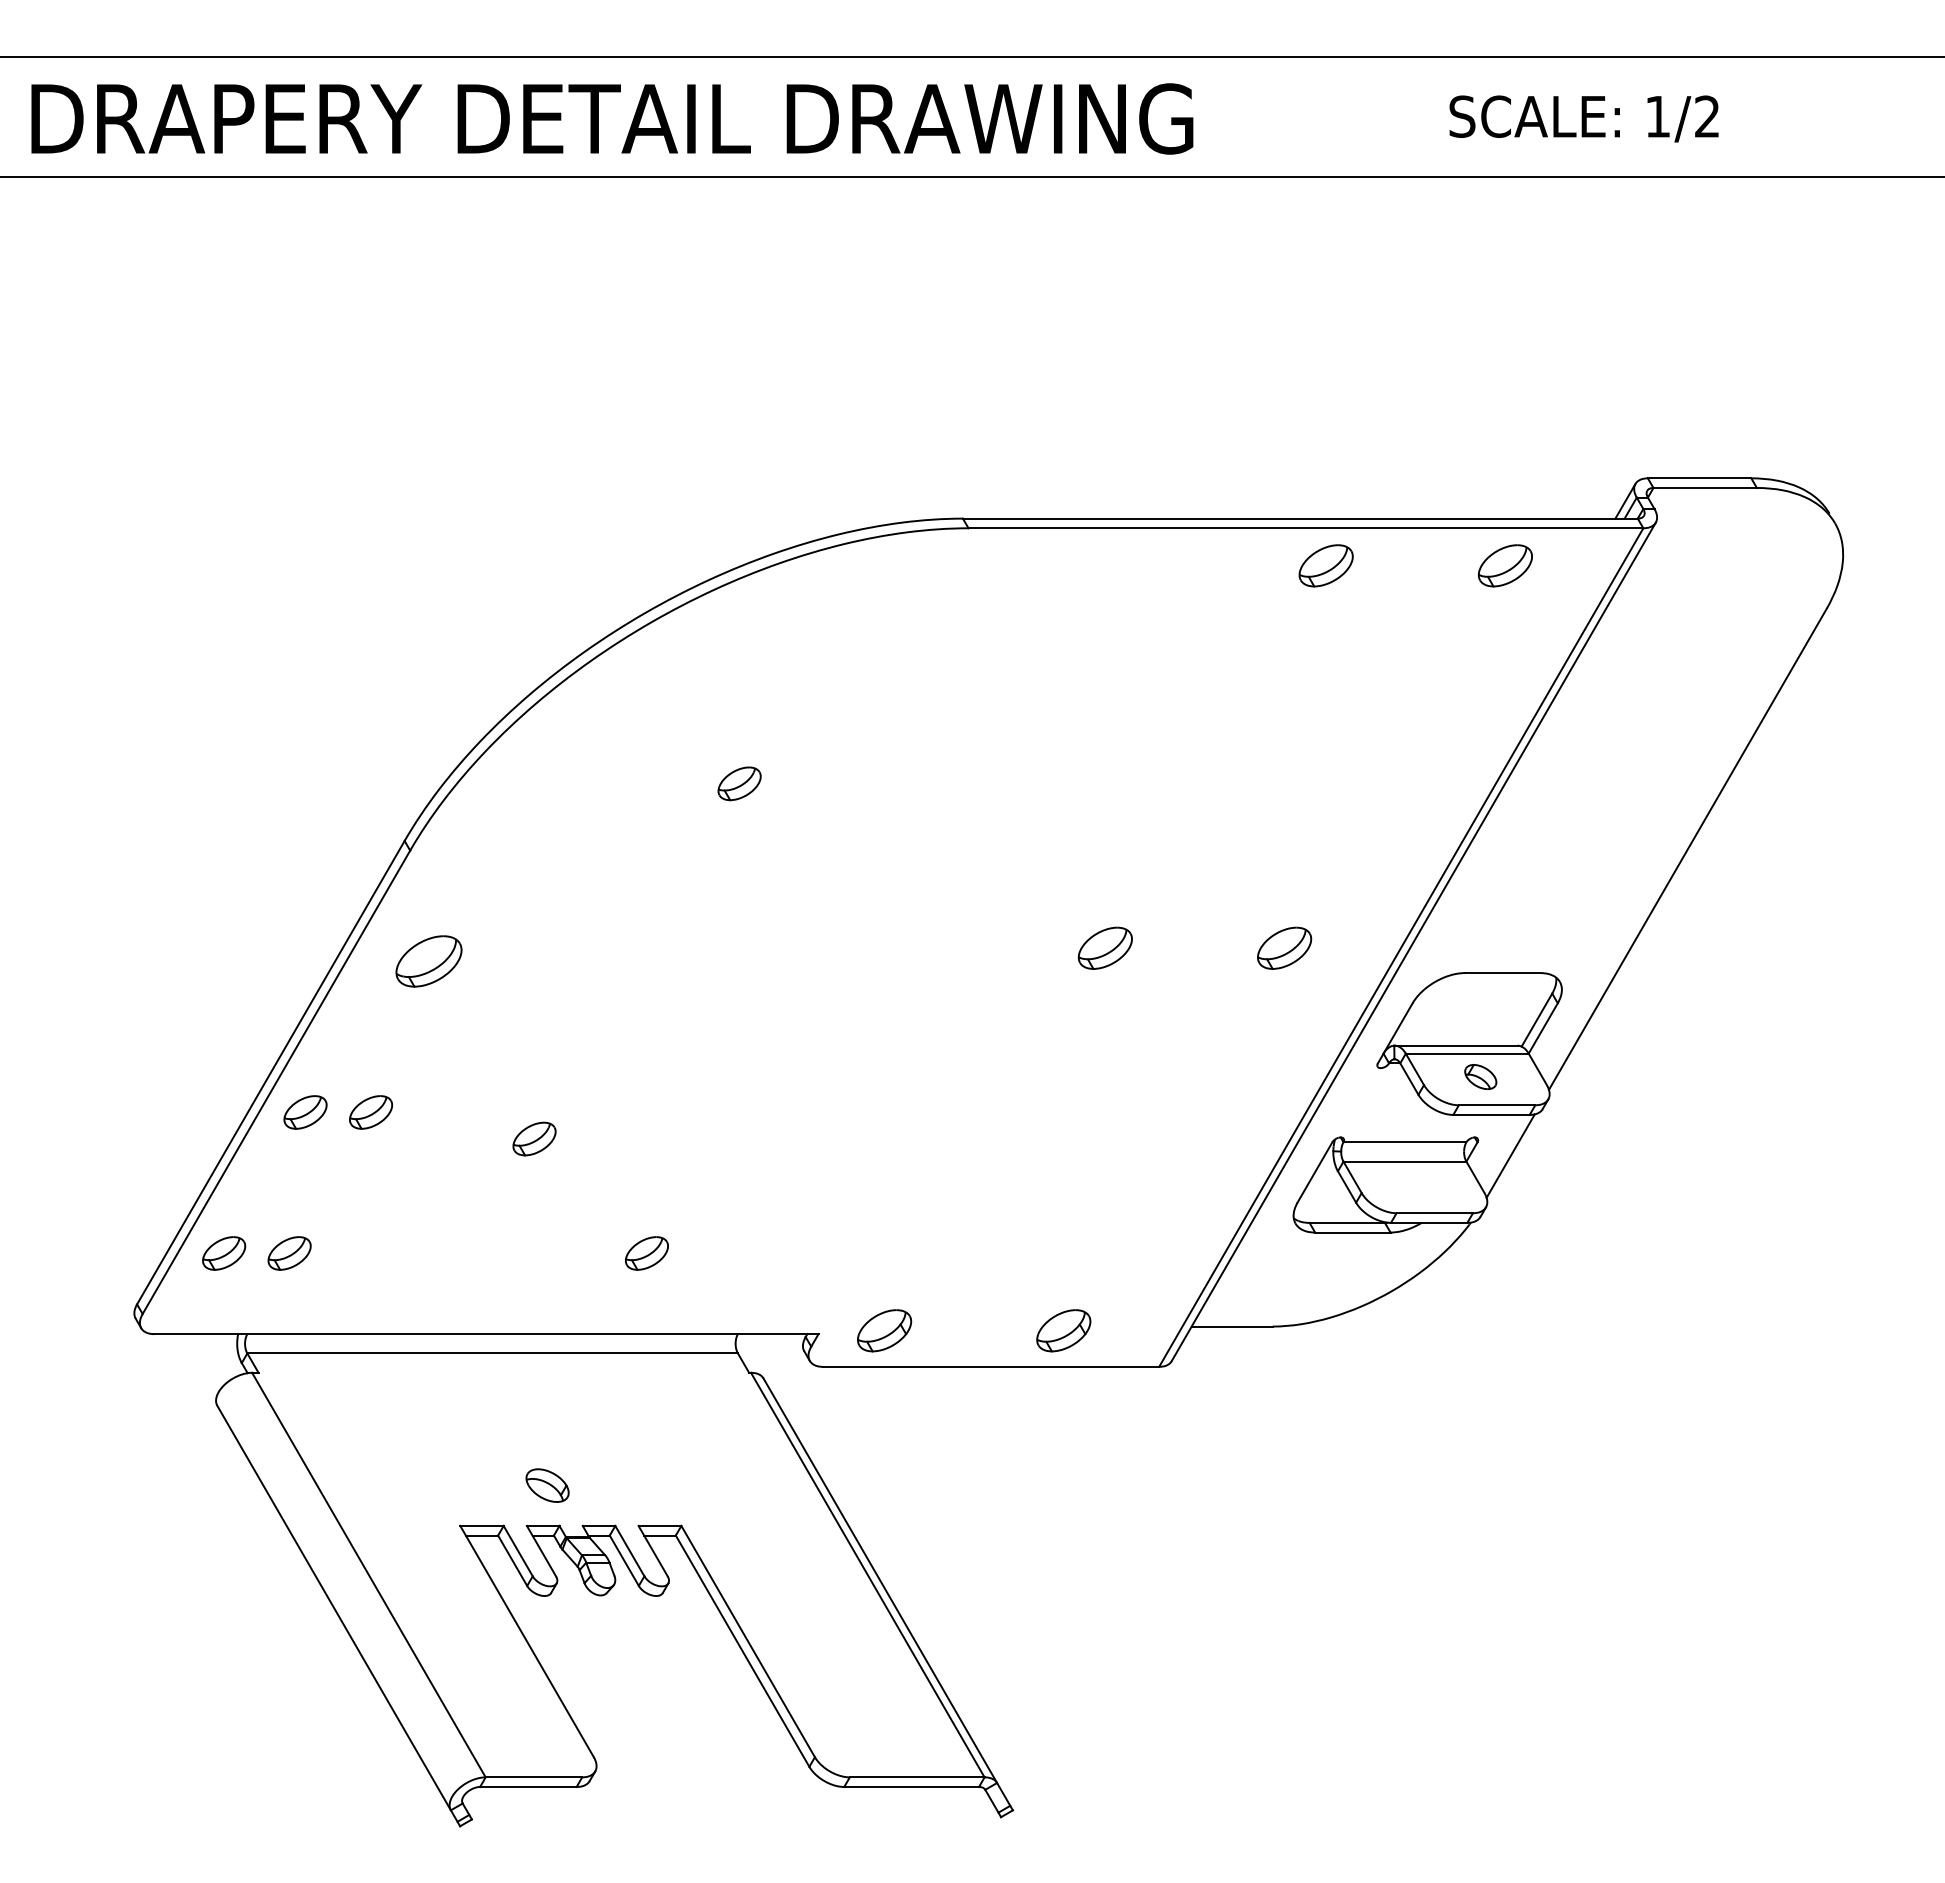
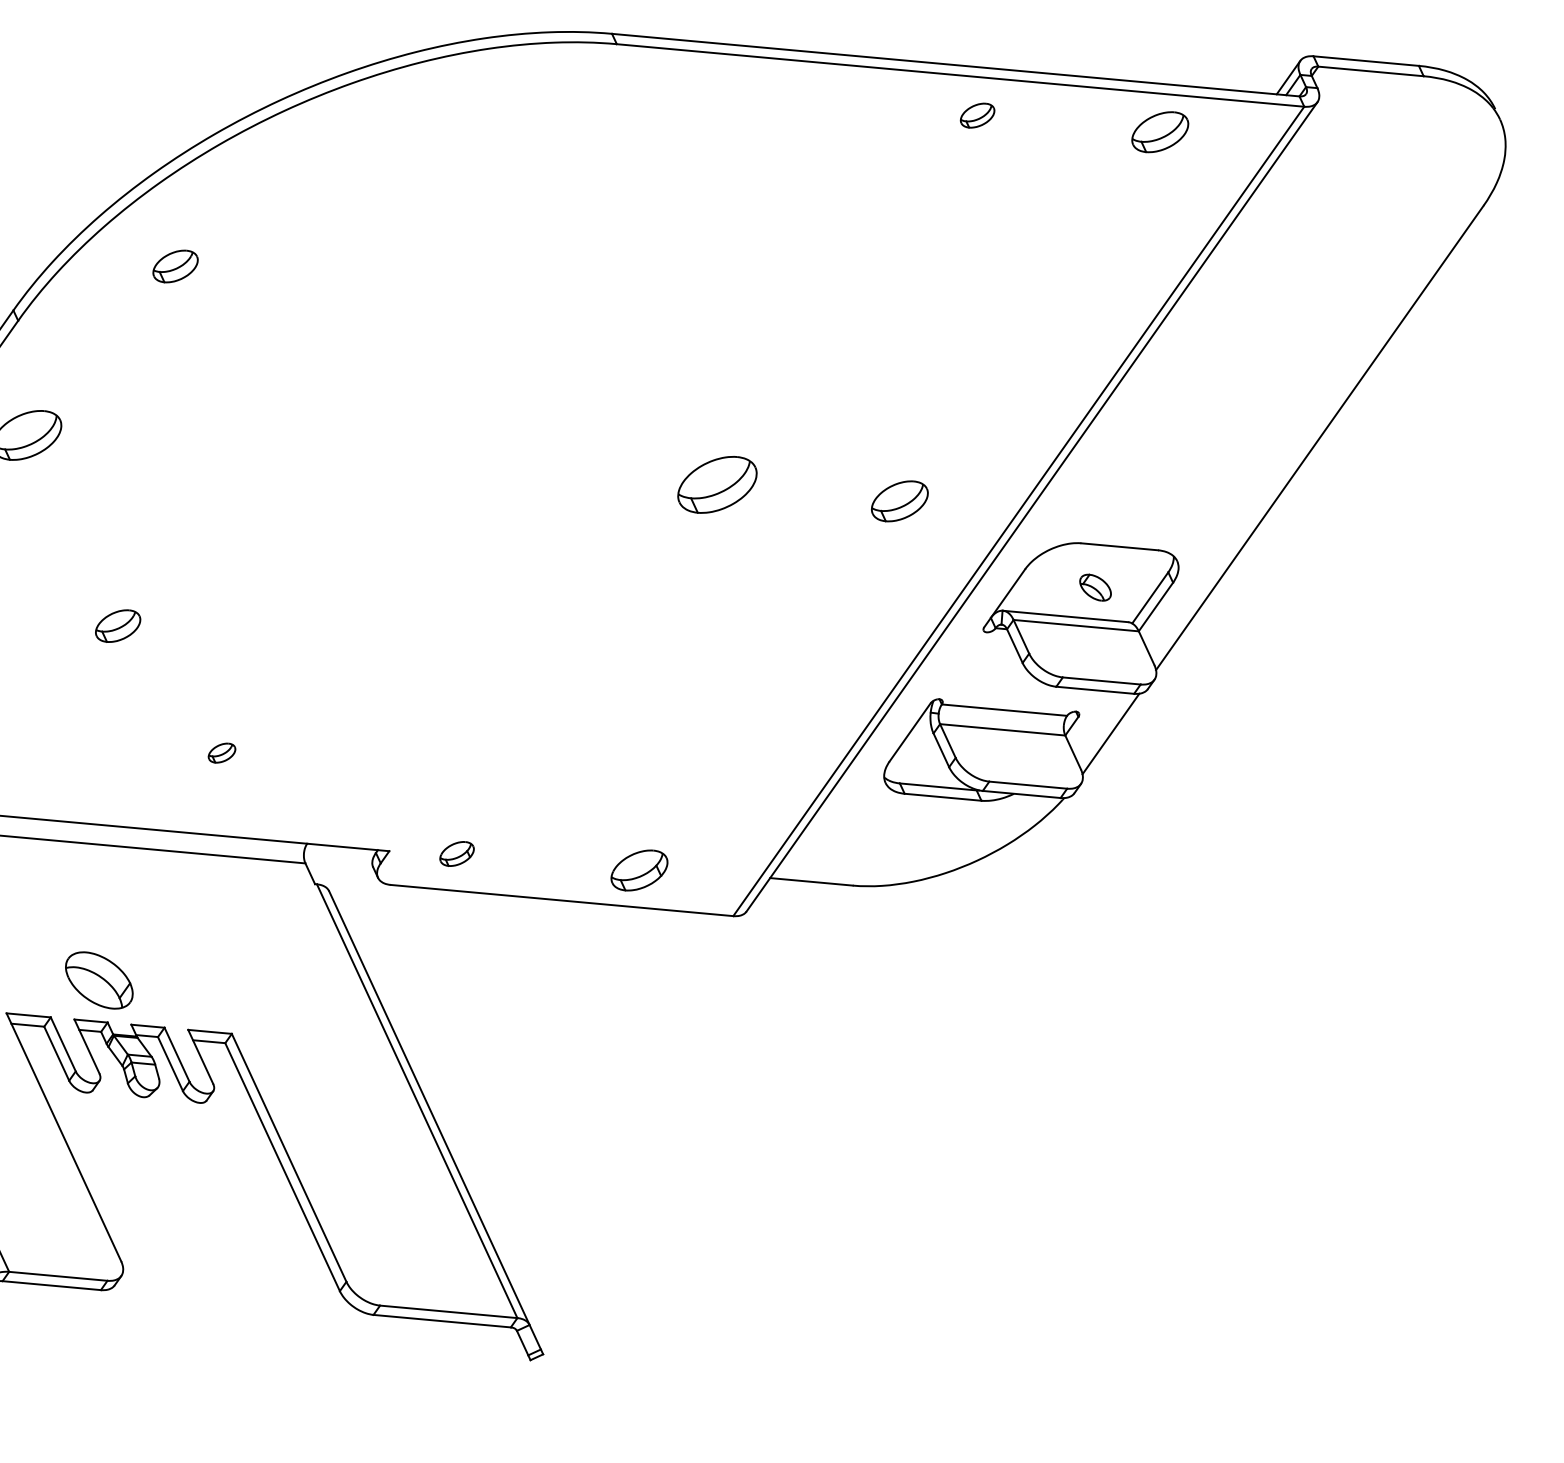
part: (1325, 565) -> (977, 115), size x0.6
part: (739, 783) -> (175, 266), moved
part: (1104, 947) -> (716, 483), size x1.4
part: (1480, 1076) -> (1095, 587), moved
part: (646, 1253) -> (221, 753), size x0.6
part: (884, 1330) -> (456, 853), size x0.6
part: (547, 1485) -> (99, 980), size x1.6

